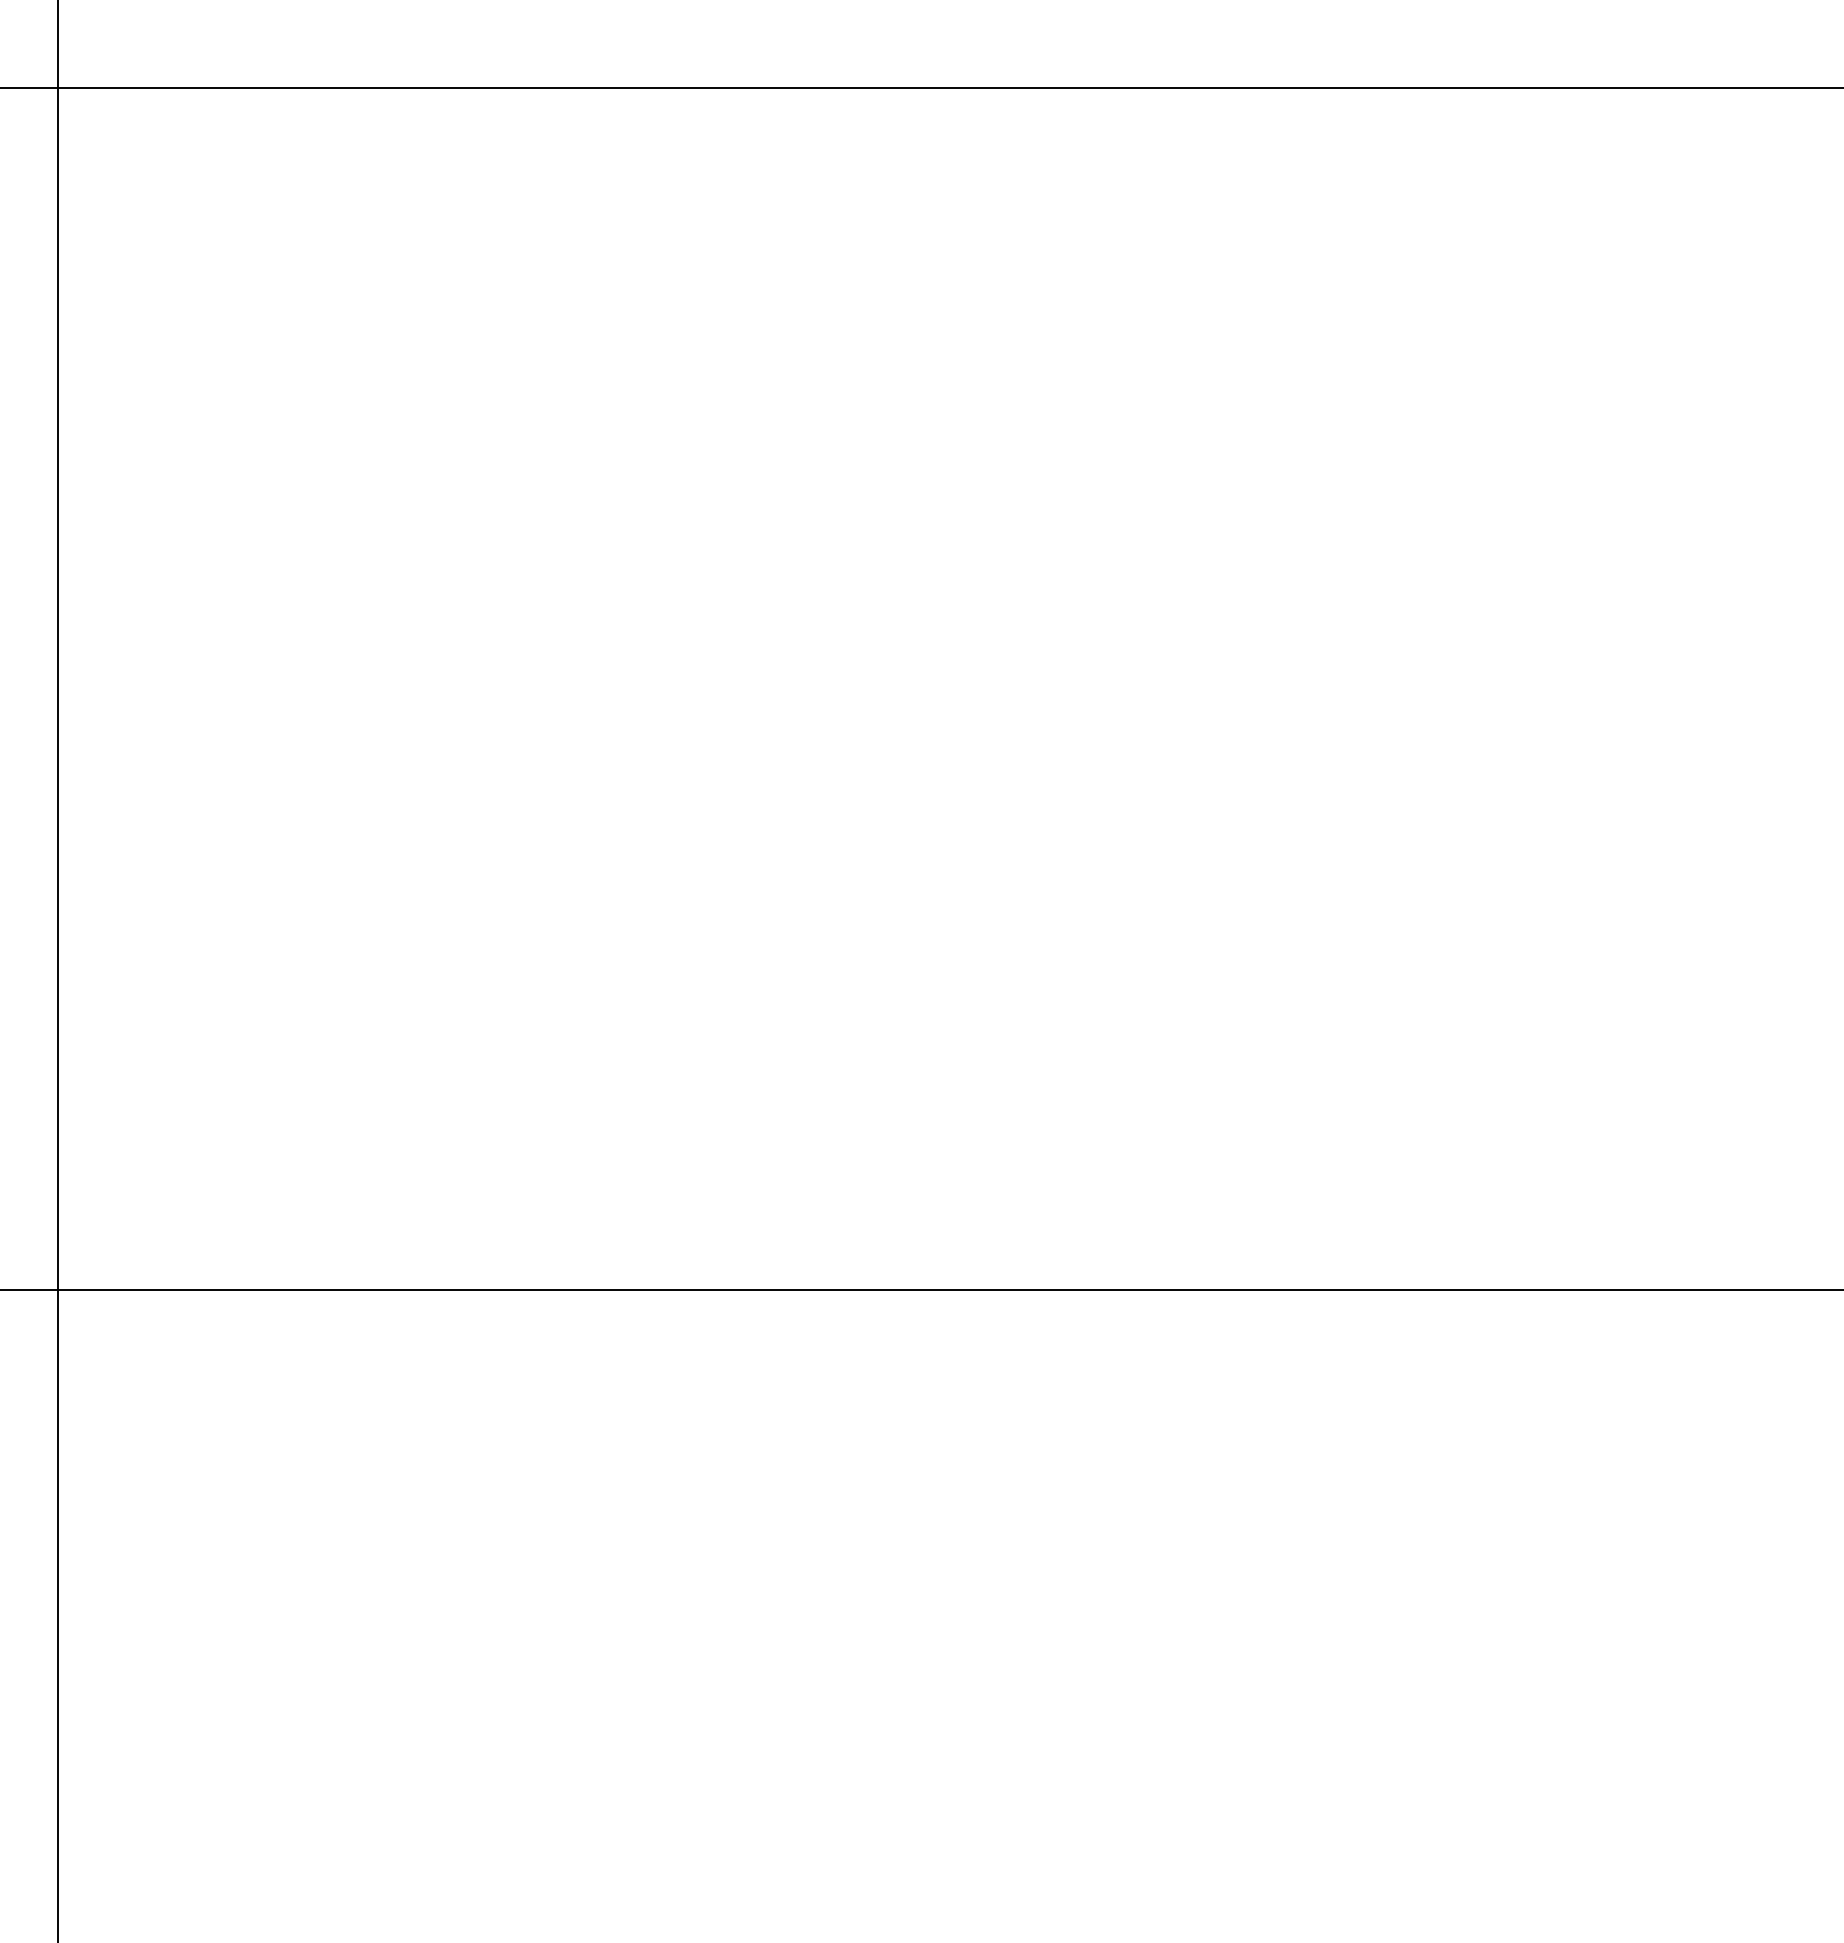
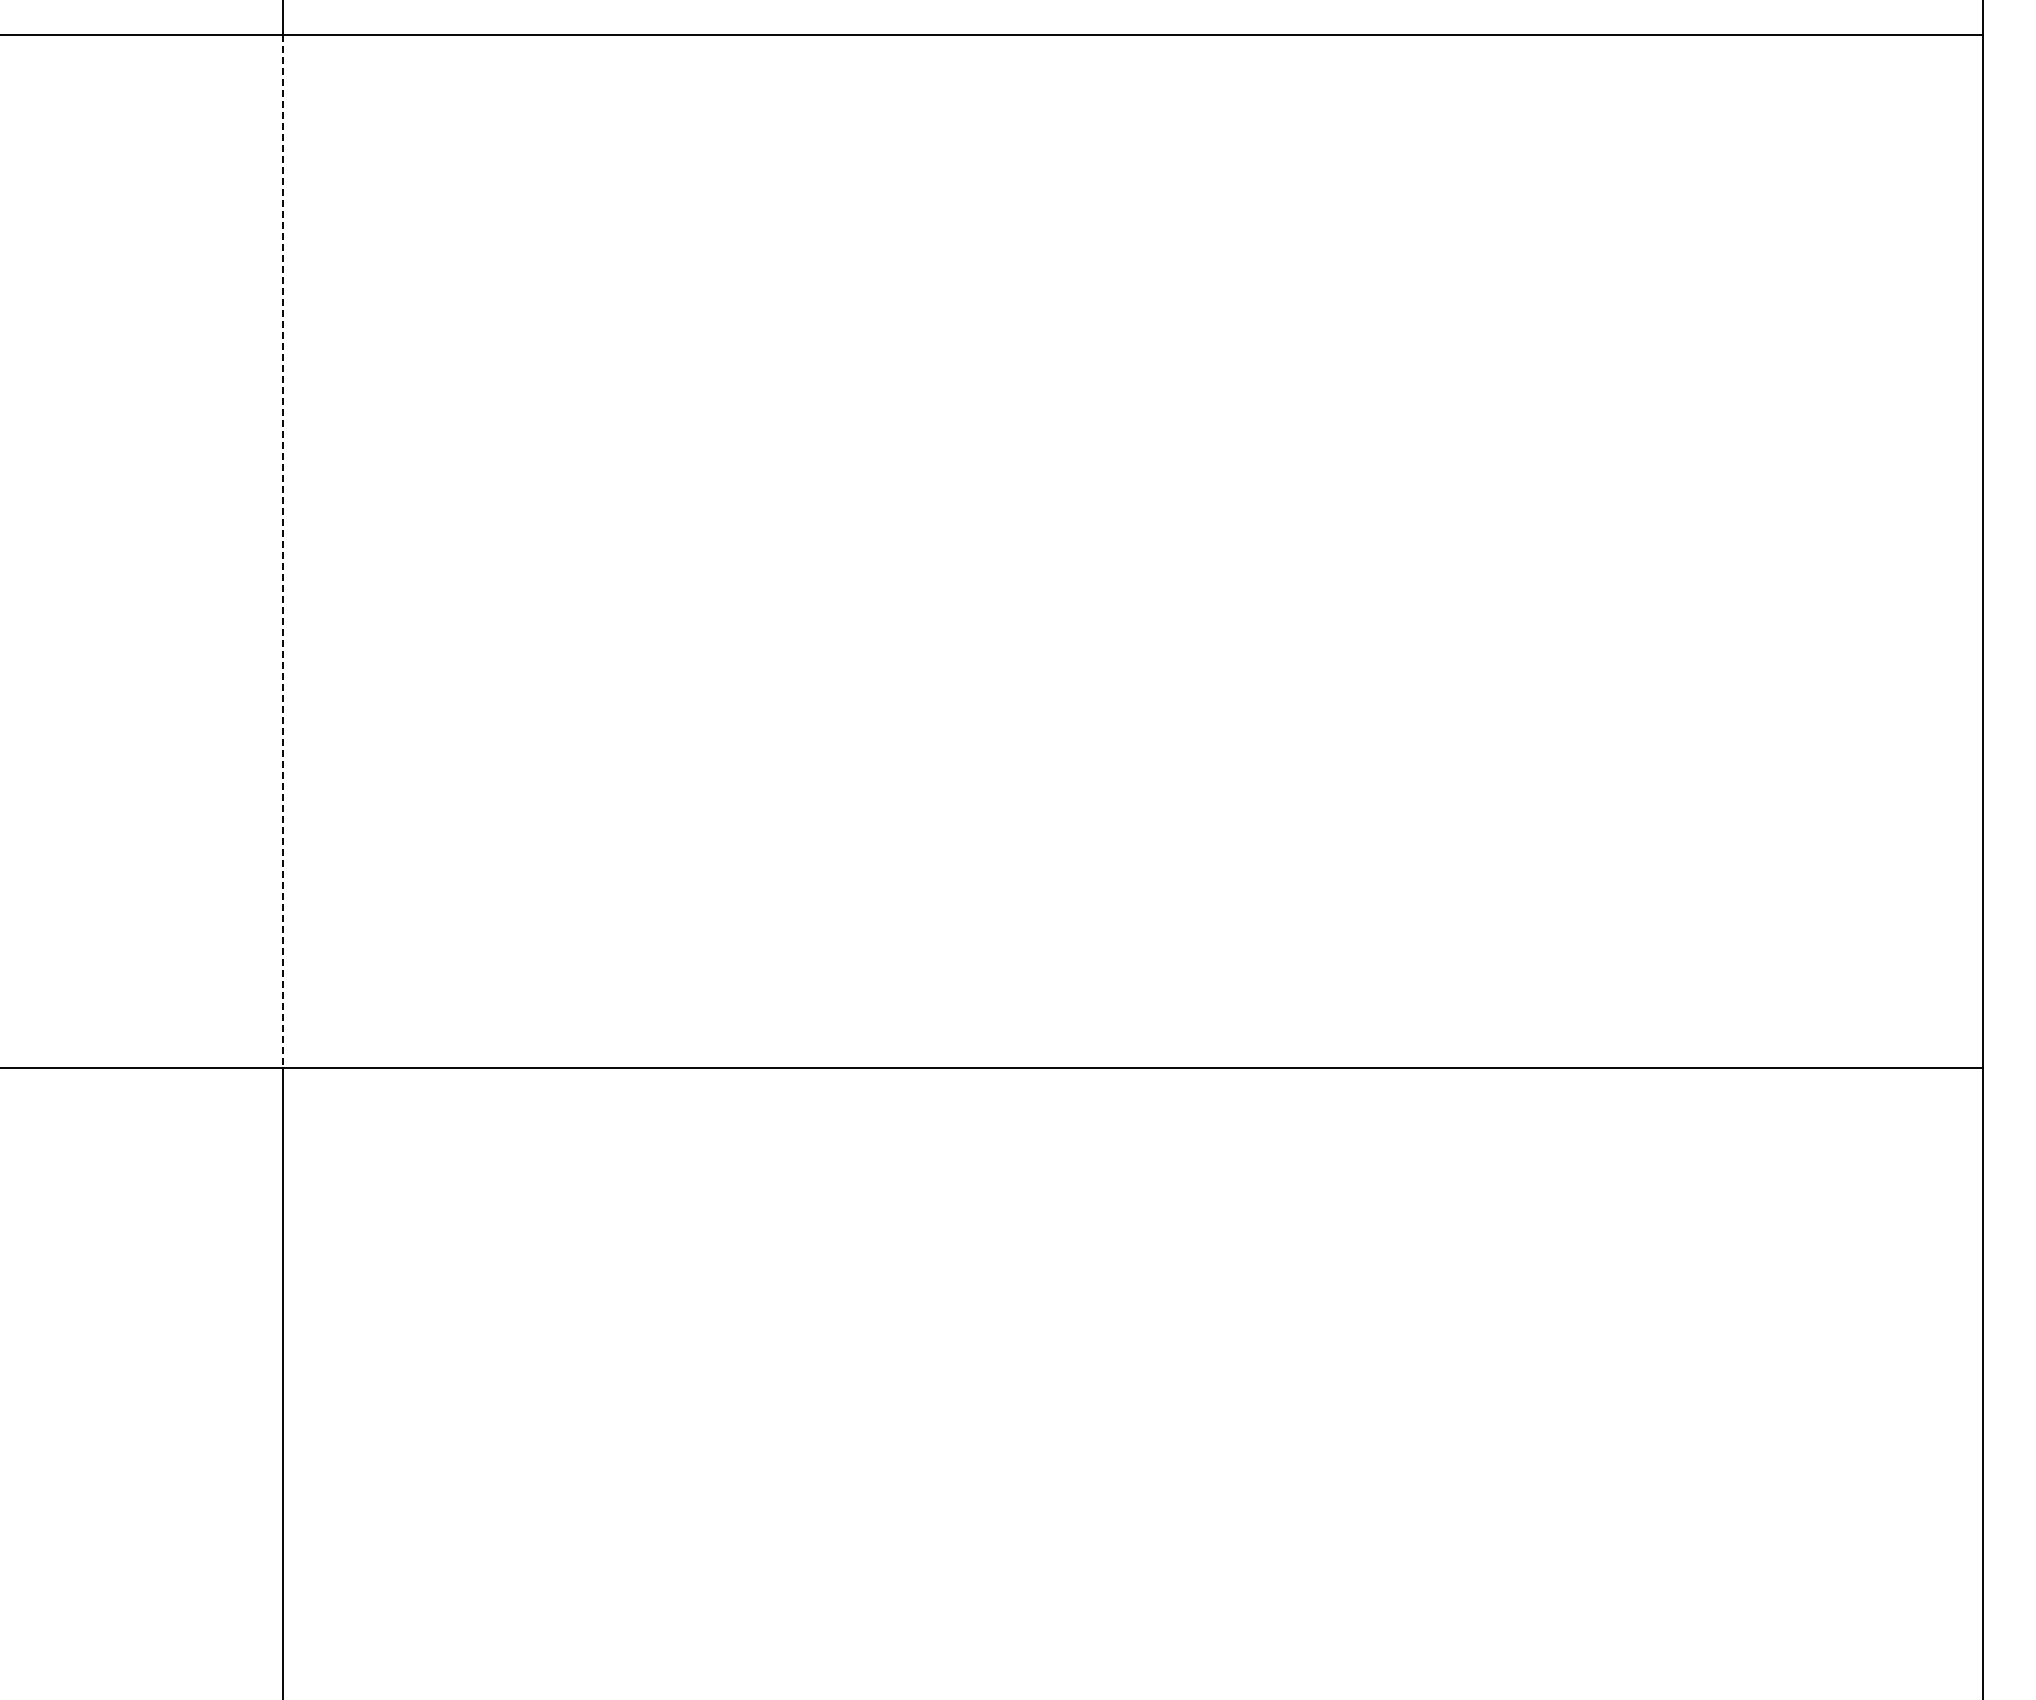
line: (57, 688) -> (282, 551), solid -> dashed

